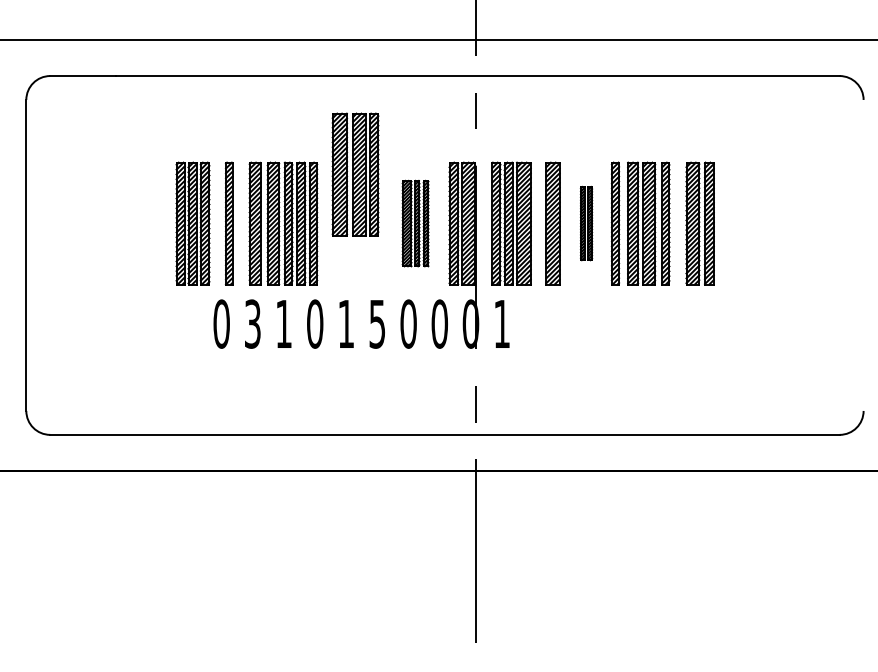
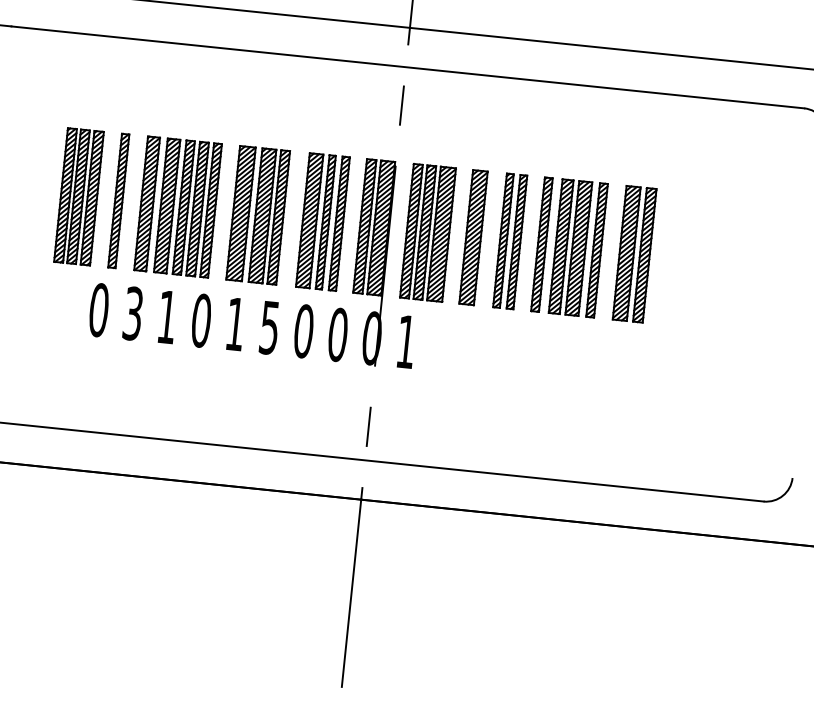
part: (355, 174) -> (258, 215), moved
part: (415, 223) -> (322, 221), size x1.43
part: (586, 223) -> (510, 241), size x1.67

